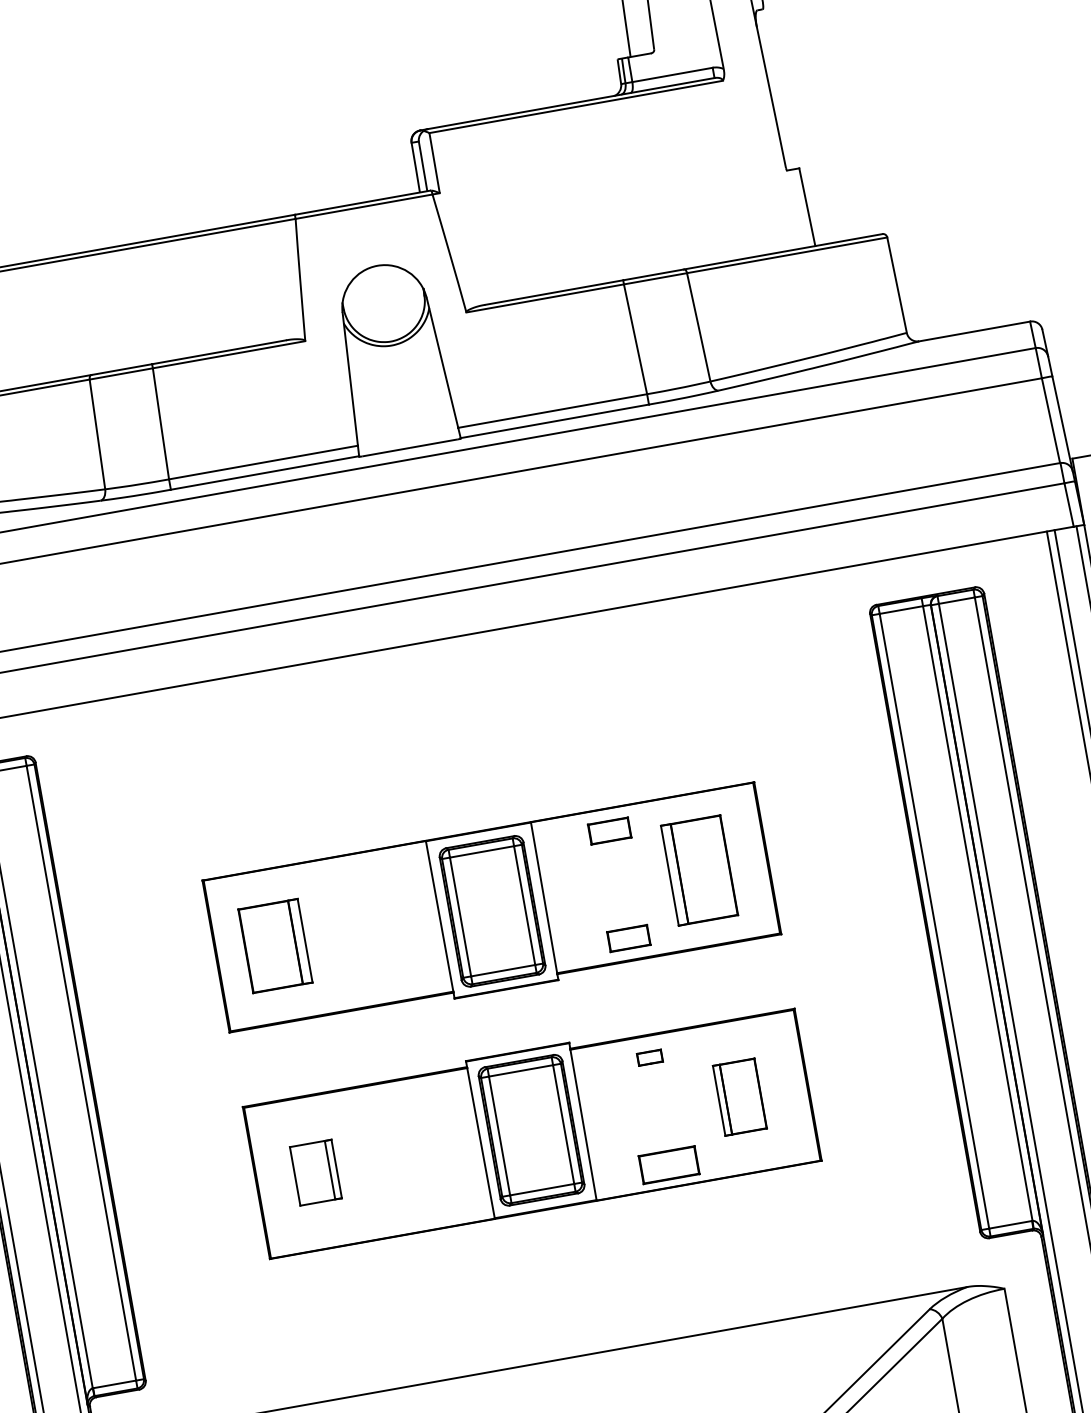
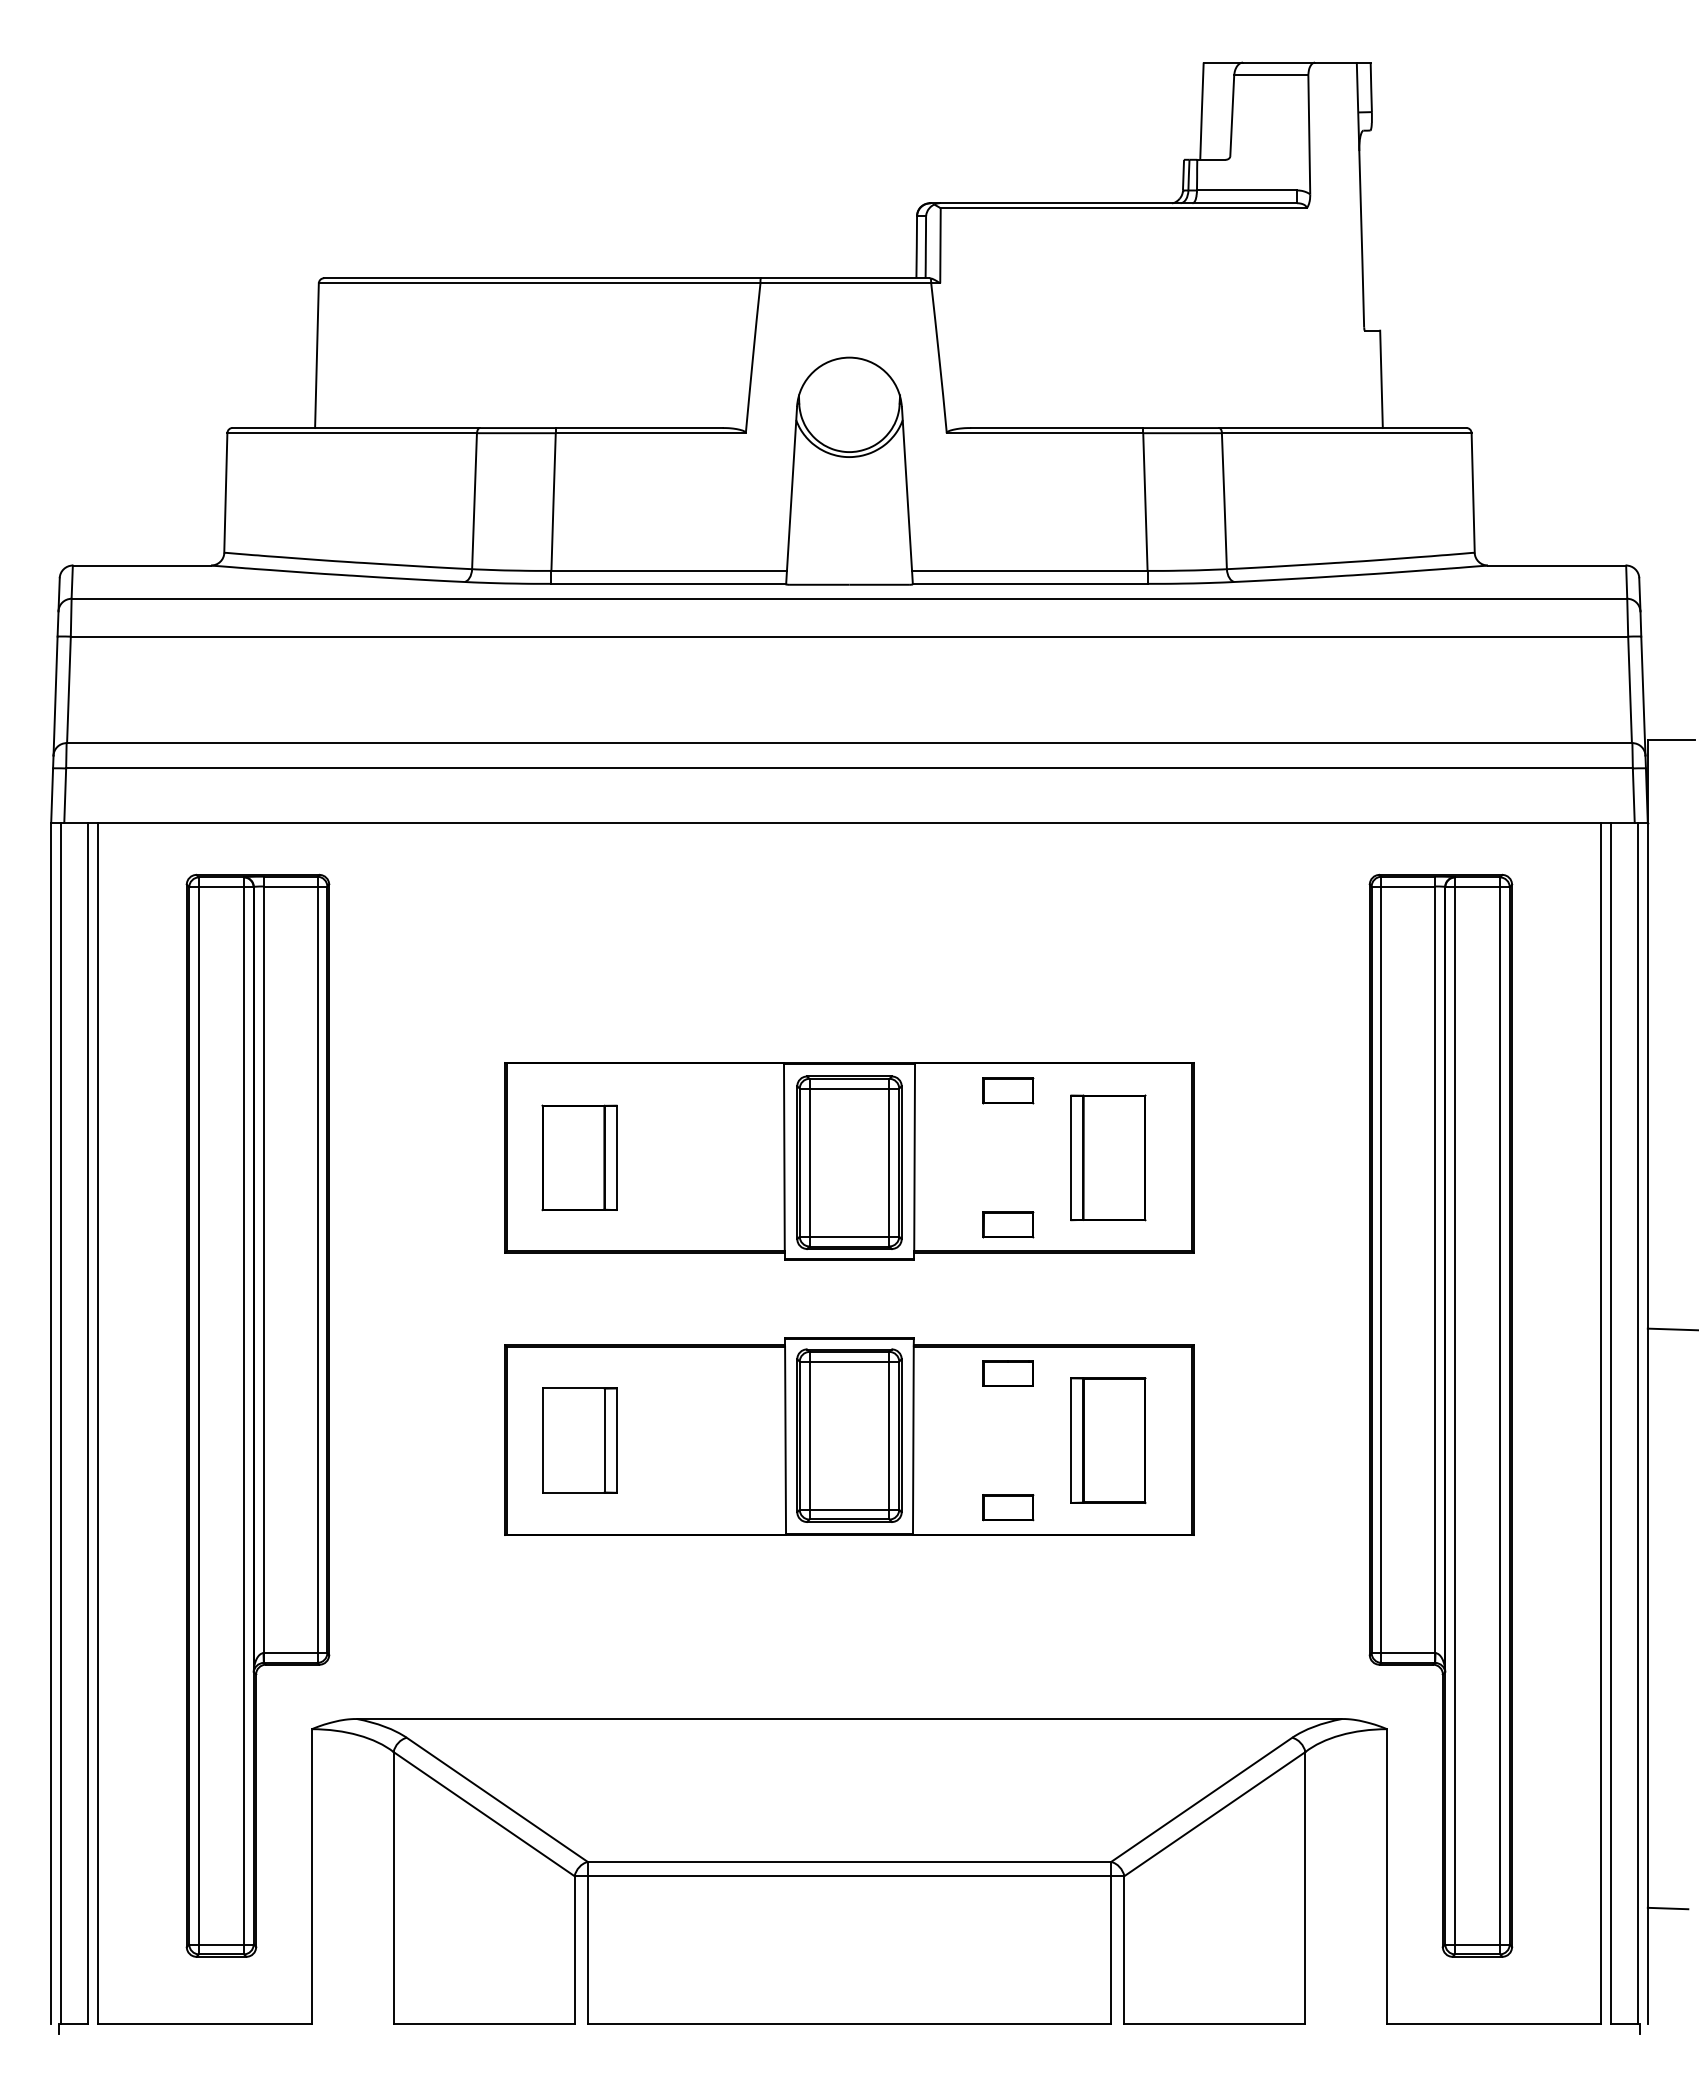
part: (649, 1057) -> (1007, 1373), size x1.67
part: (739, 1097) -> (1108, 1440), size x1.43
part: (669, 1165) -> (1008, 1507), size x0.71
part: (315, 1172) -> (579, 1440), size x1.43

